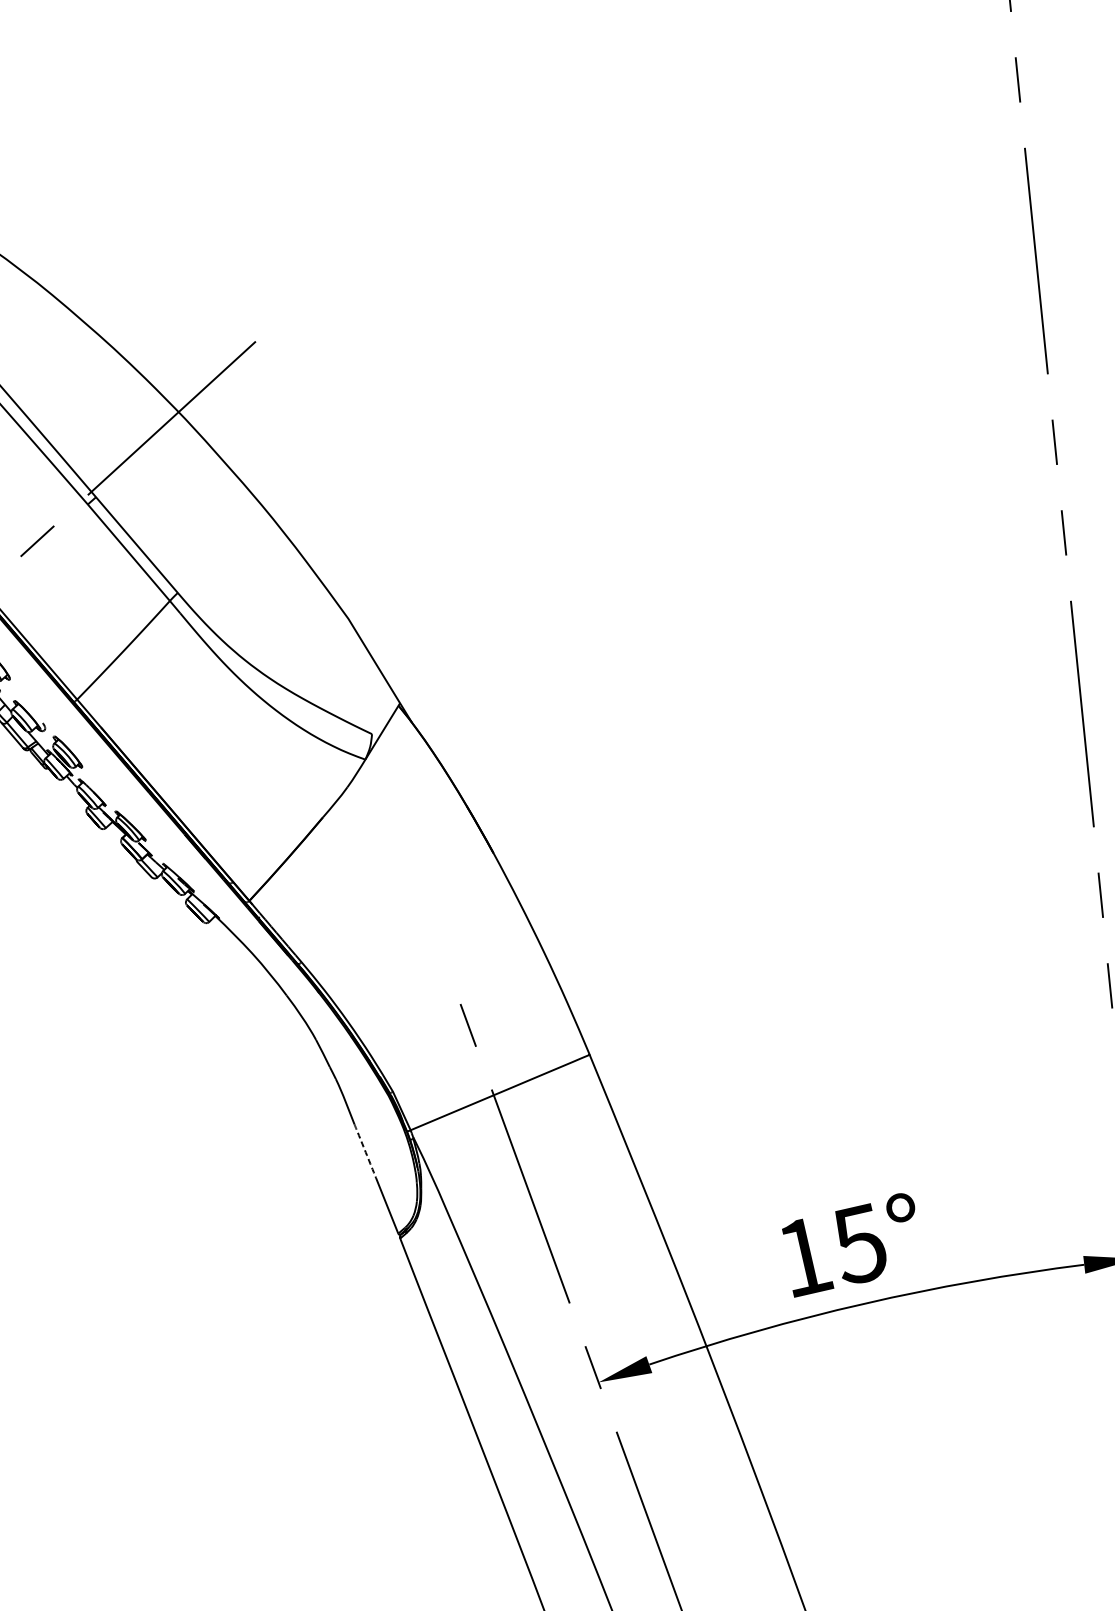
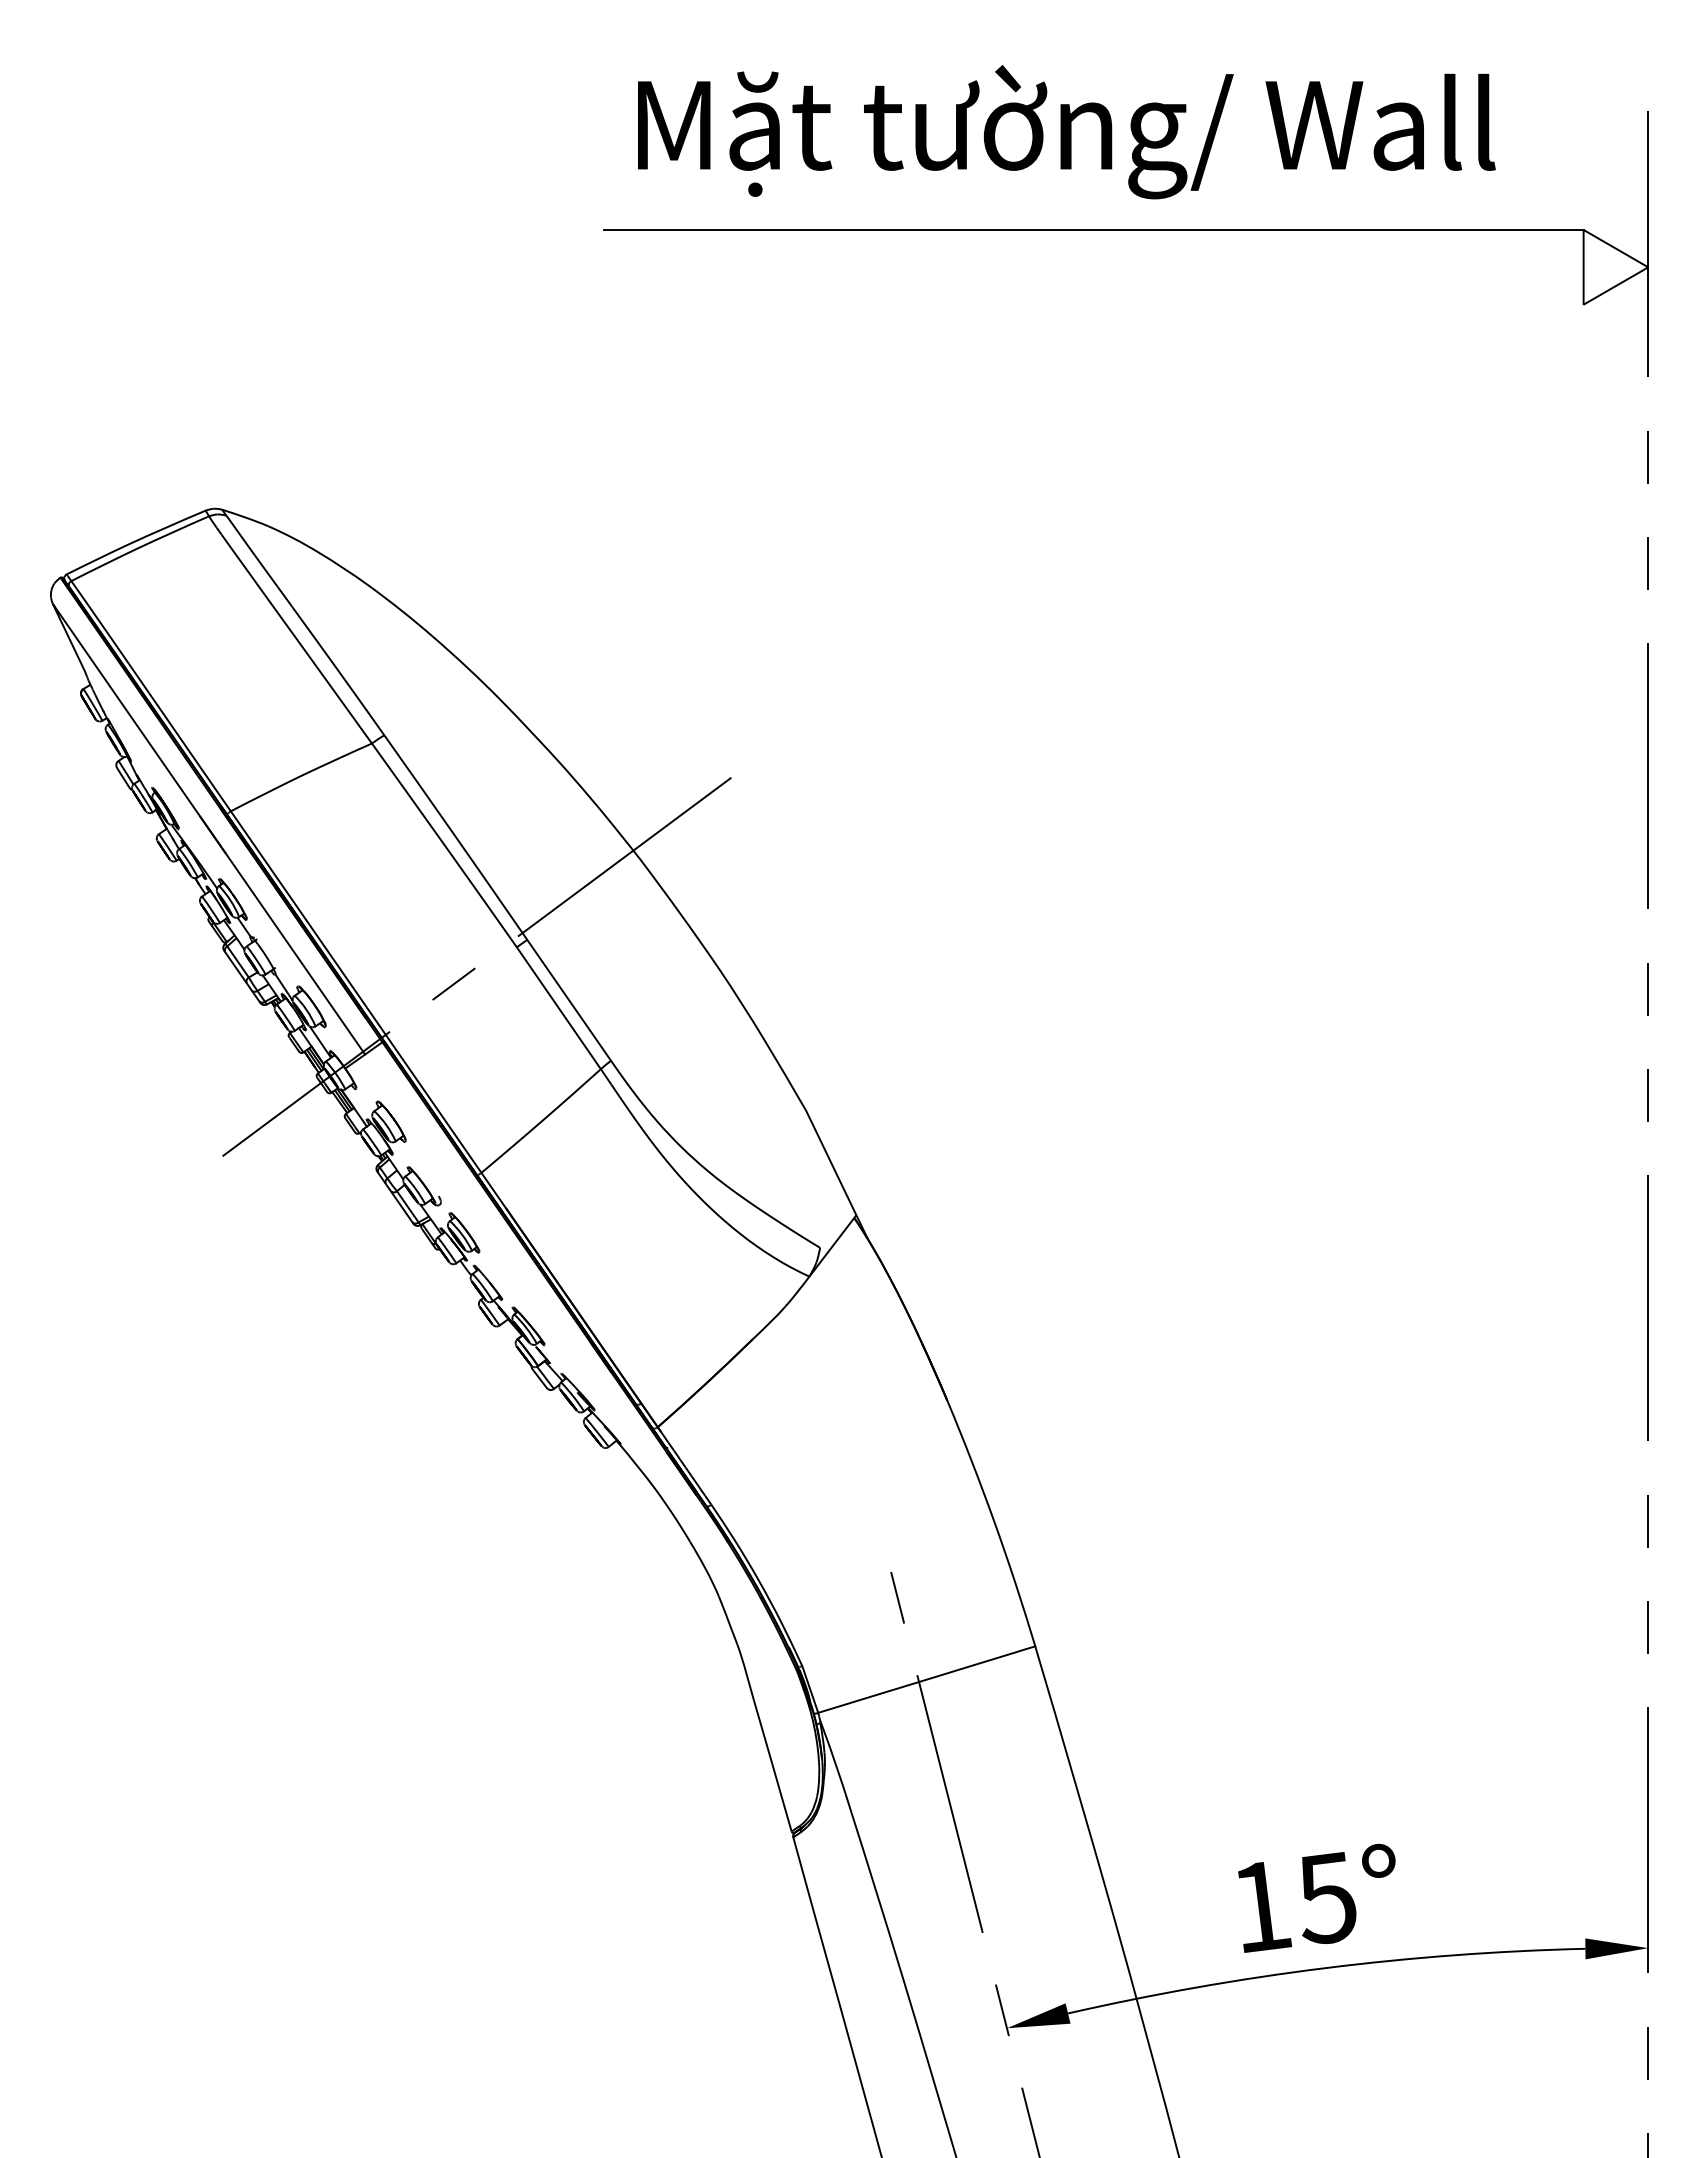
line: (364, 1150) -> (762, 1730), dashed -> solid

